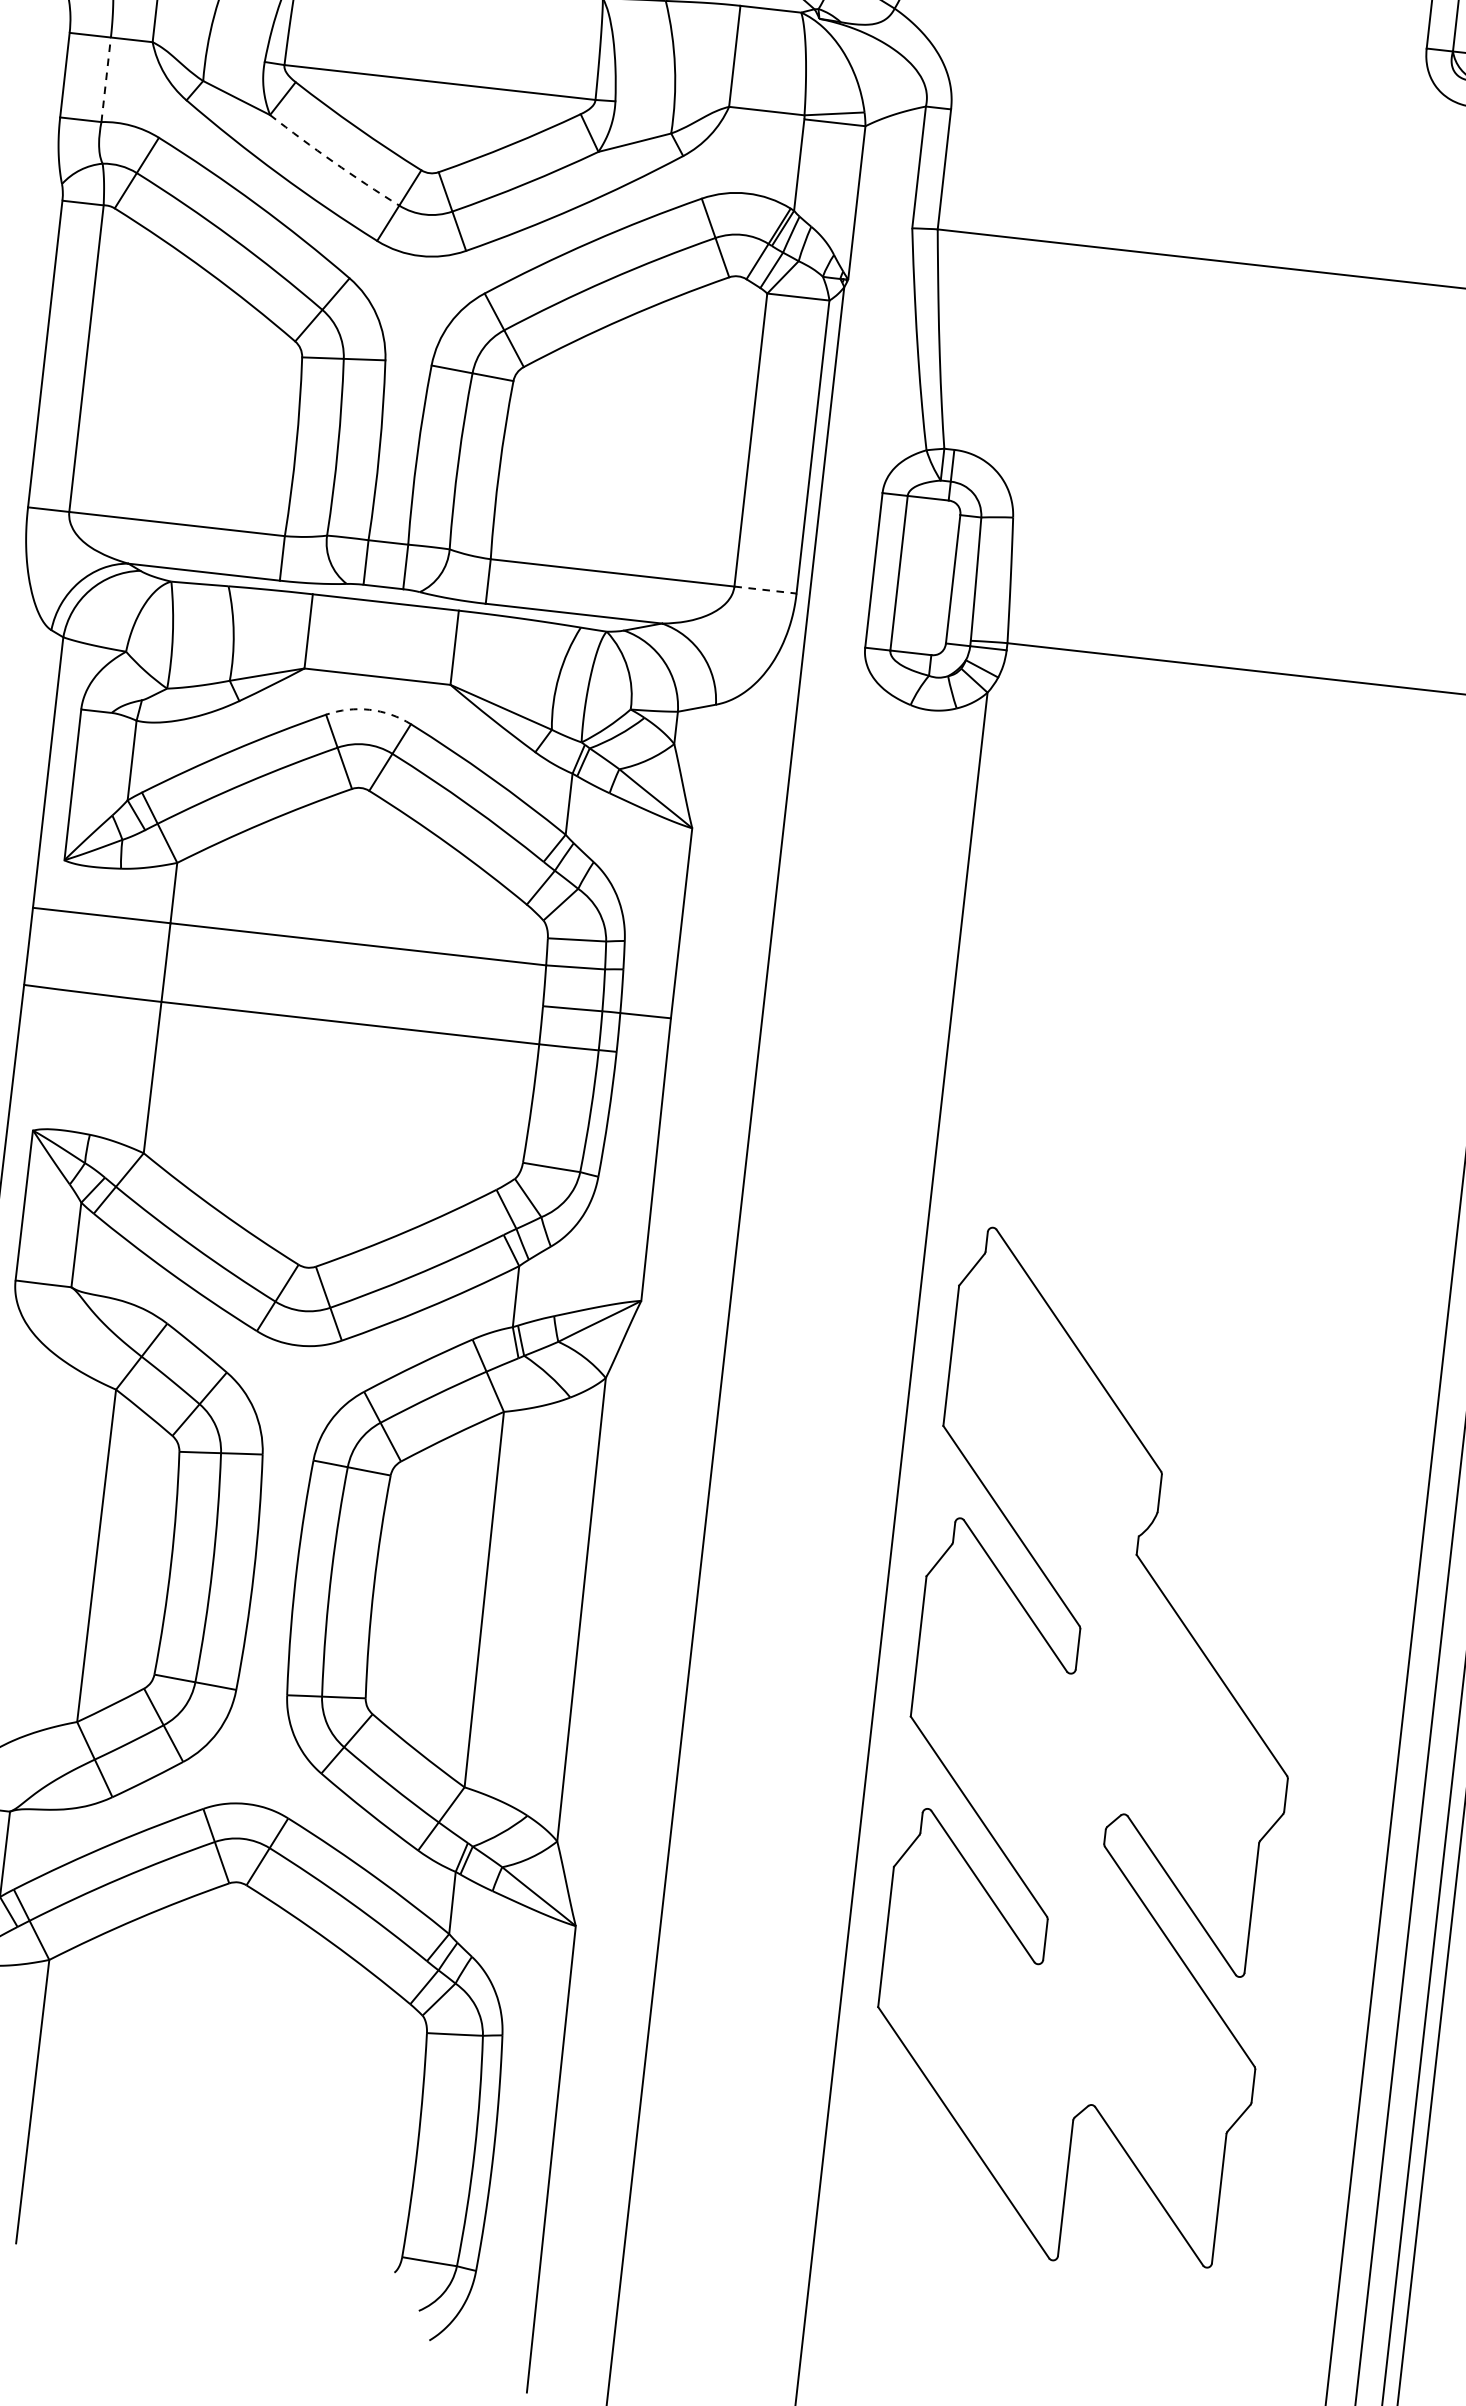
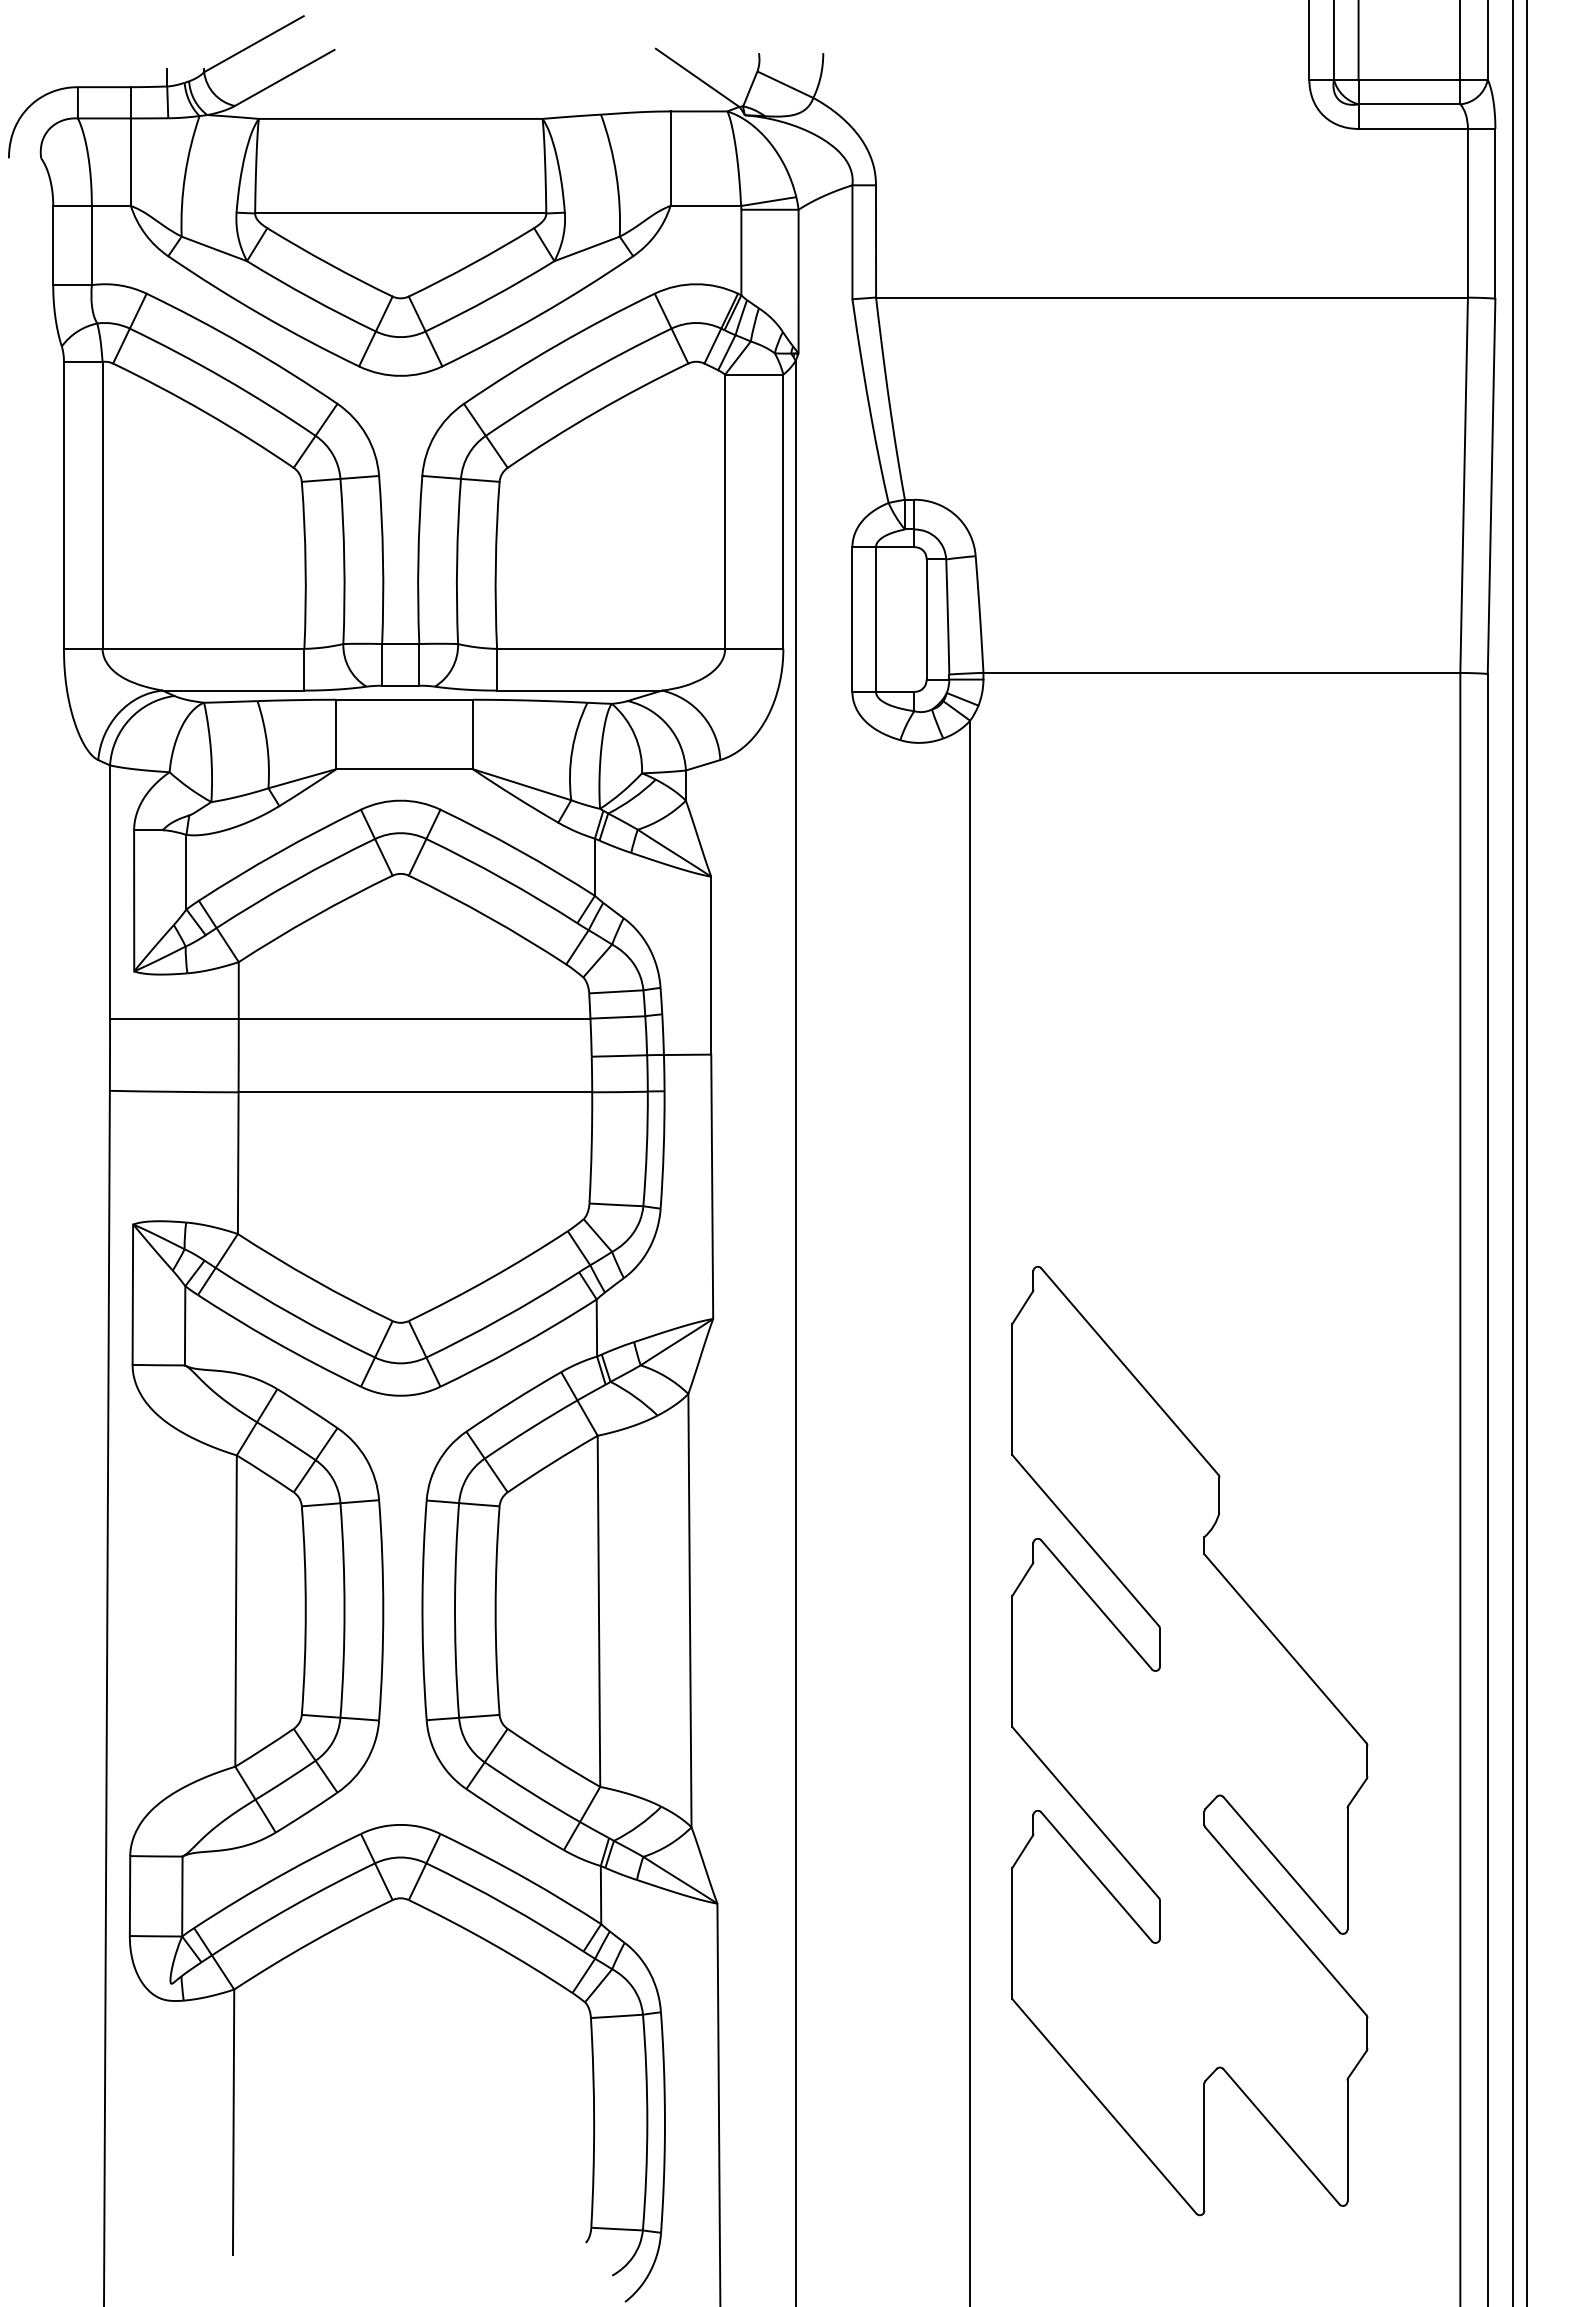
line: (105, 79) -> (91, 245), dashed -> solid
arc: (333, 162) -> (310, 298), dashed -> solid
line: (765, 589) -> (754, 648), dashed -> solid
arc: (369, 709) -> (400, 800), dashed -> solid
part: (1098, 1753) -> (1189, 1741), moved

